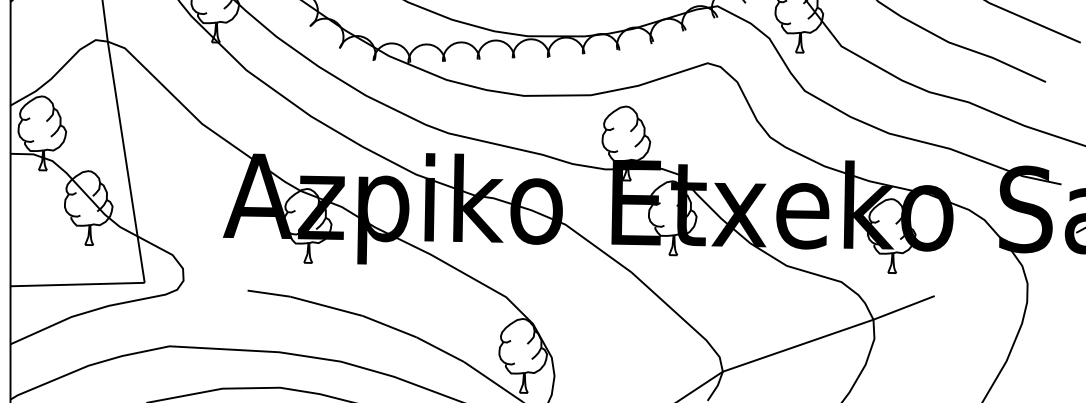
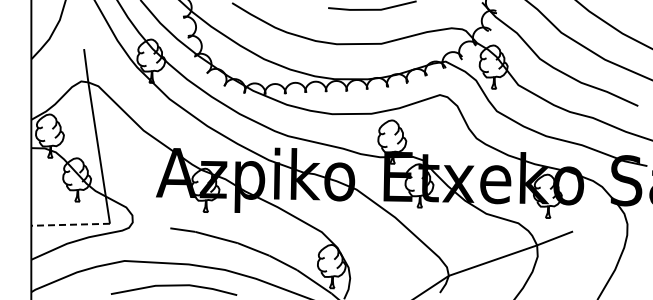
line: (77, 284) -> (70, 224), solid -> dashed

